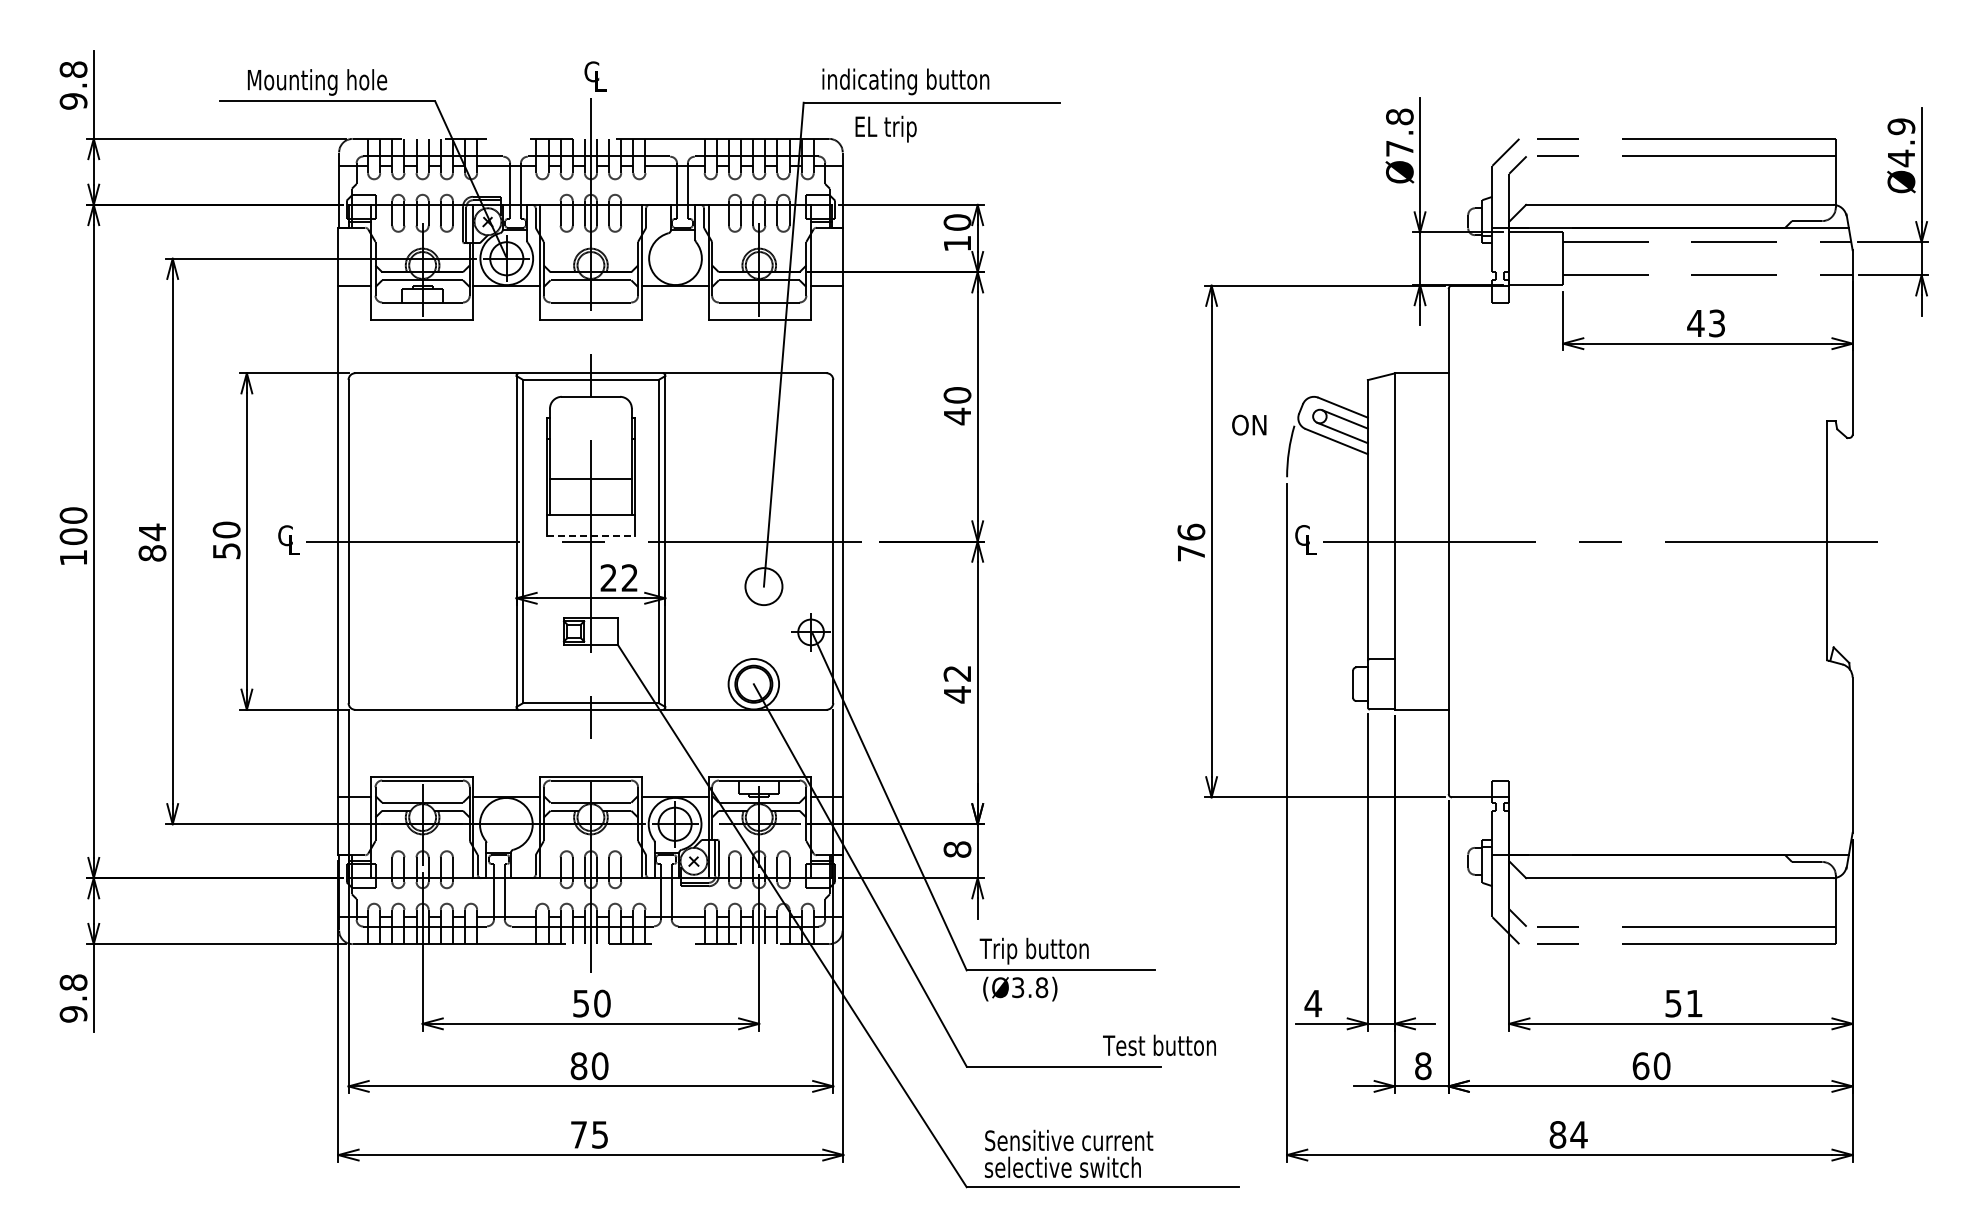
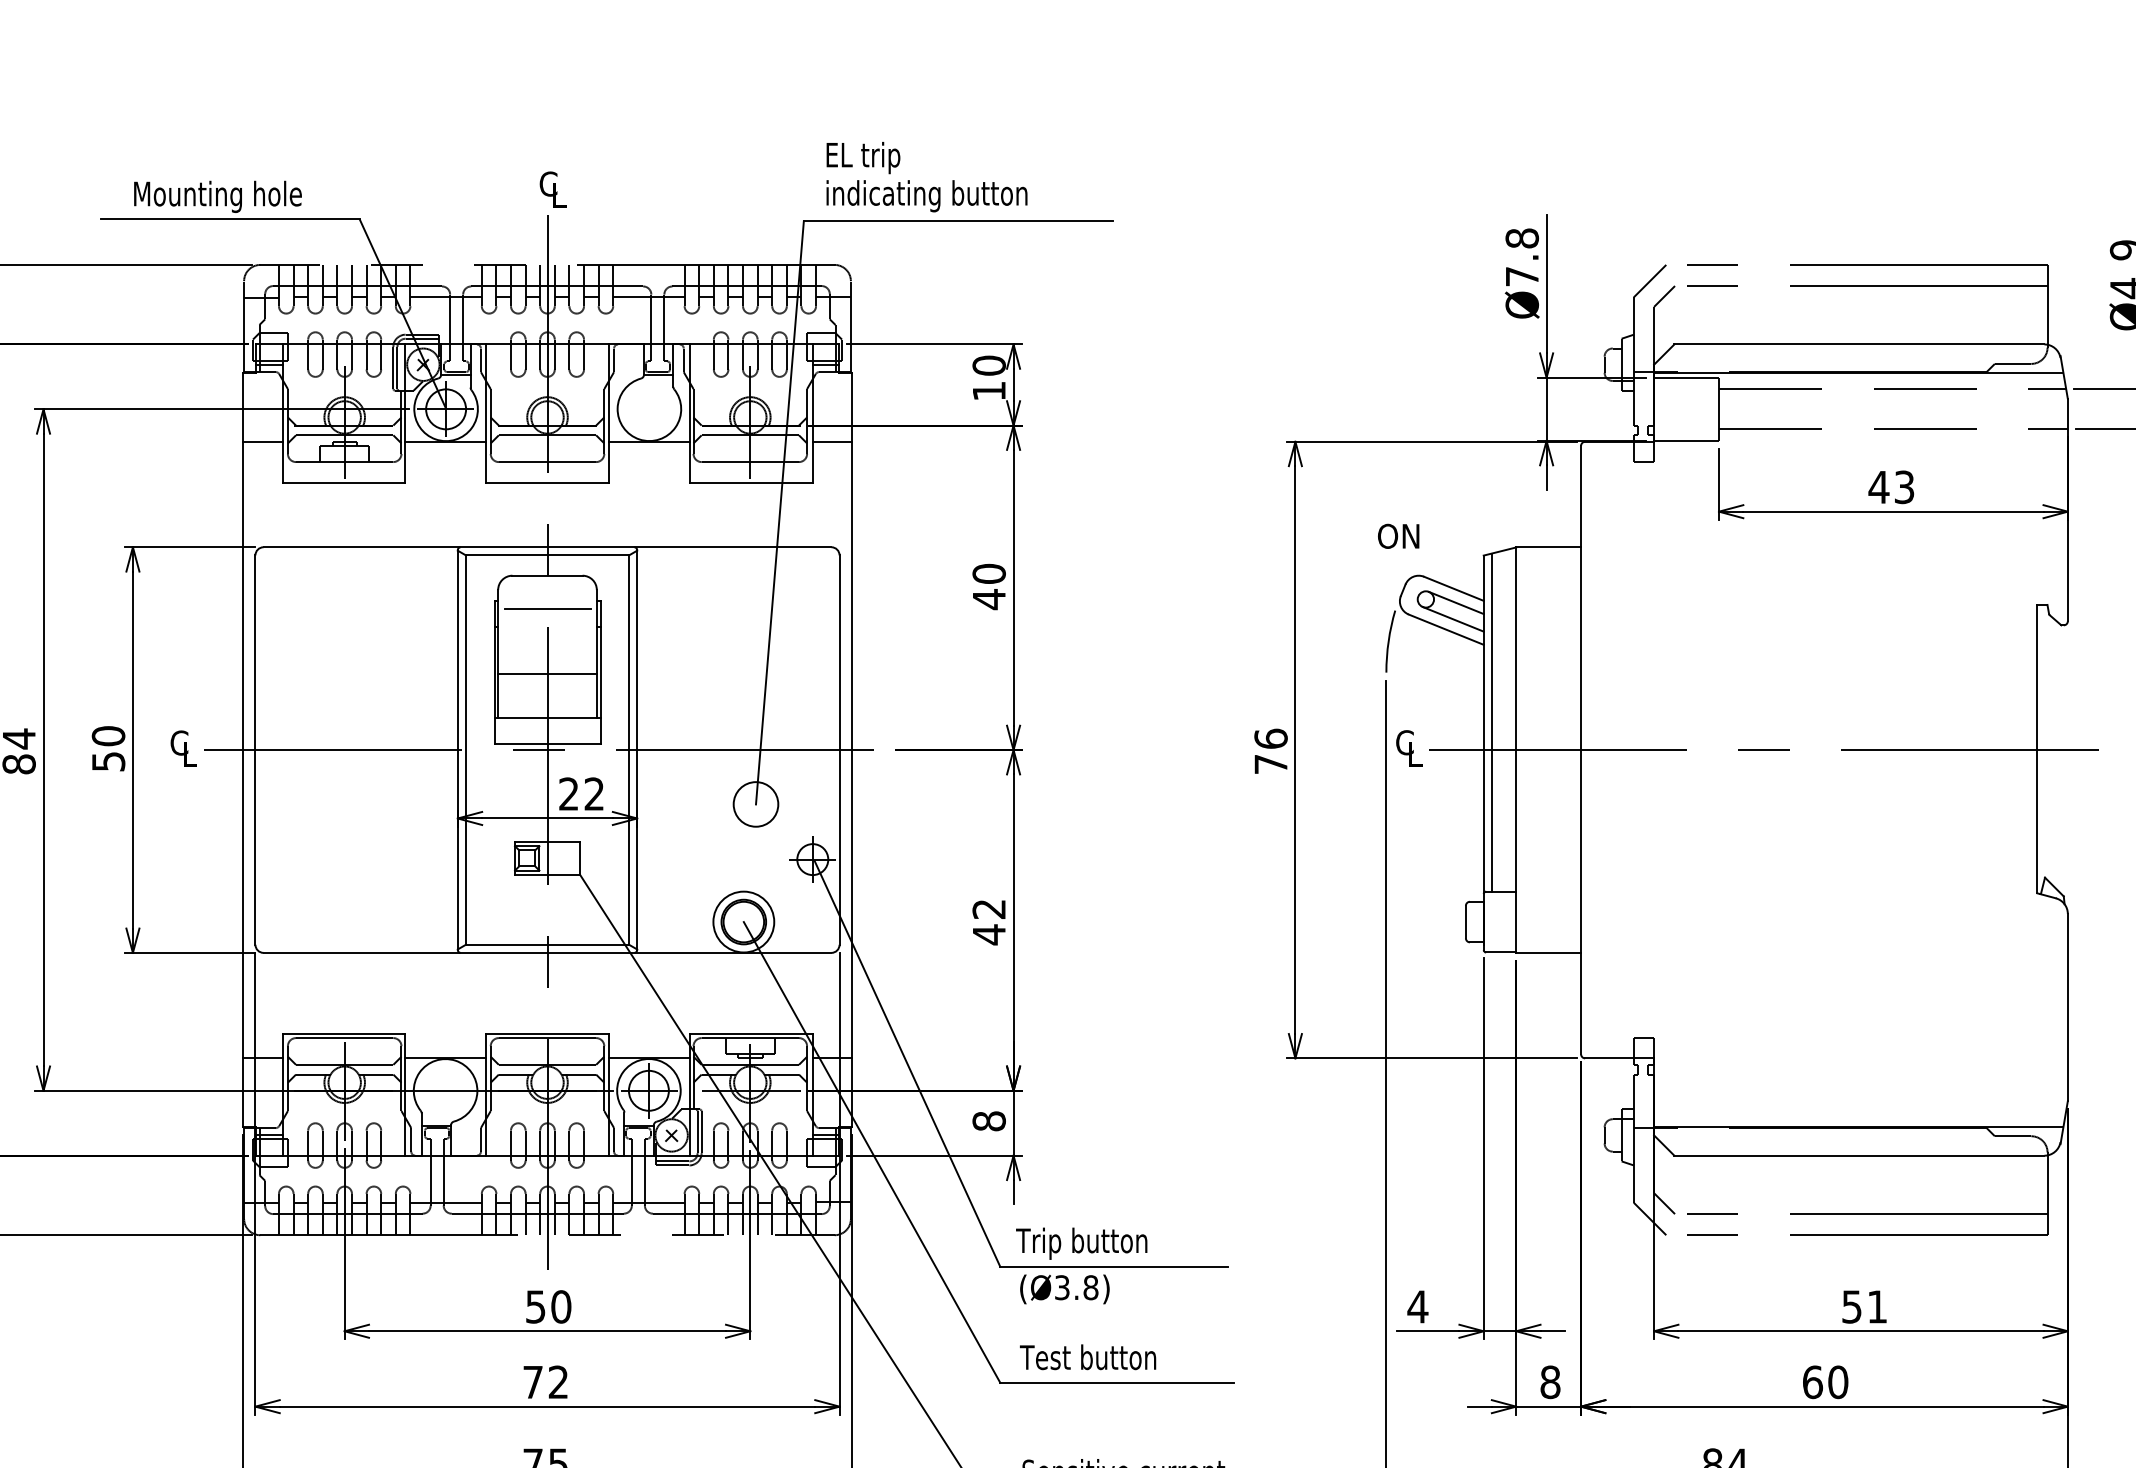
text: (885, 128) -> (862, 157), moved
line: (591, 424) -> (548, 609), added
text: (1249, 424) -> (1398, 535), moved
line: (1374, 518) -> (1491, 722), added
line: (590, 536) -> (546, 744), dashed -> solid
text: (1159, 1045) -> (1088, 1357), moved
text: (589, 1066) -> (545, 1382), 80 -> 72

